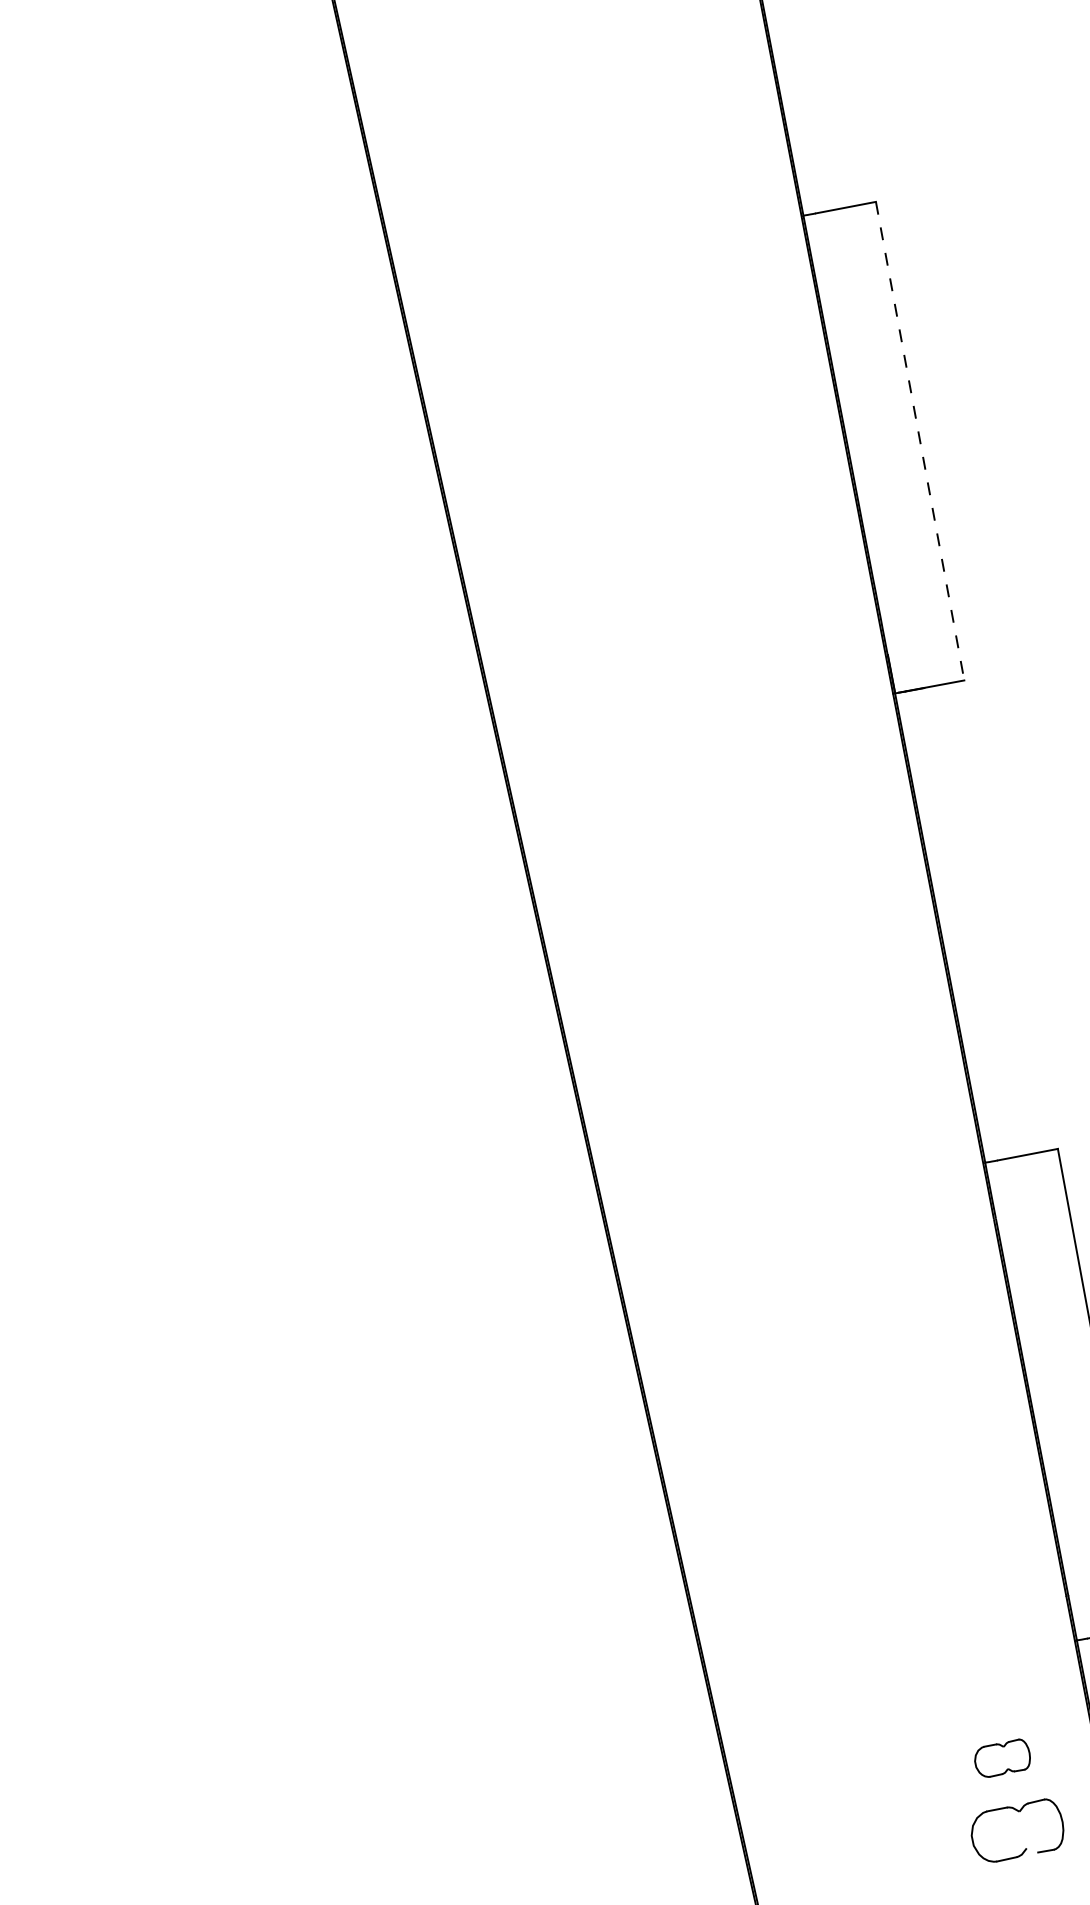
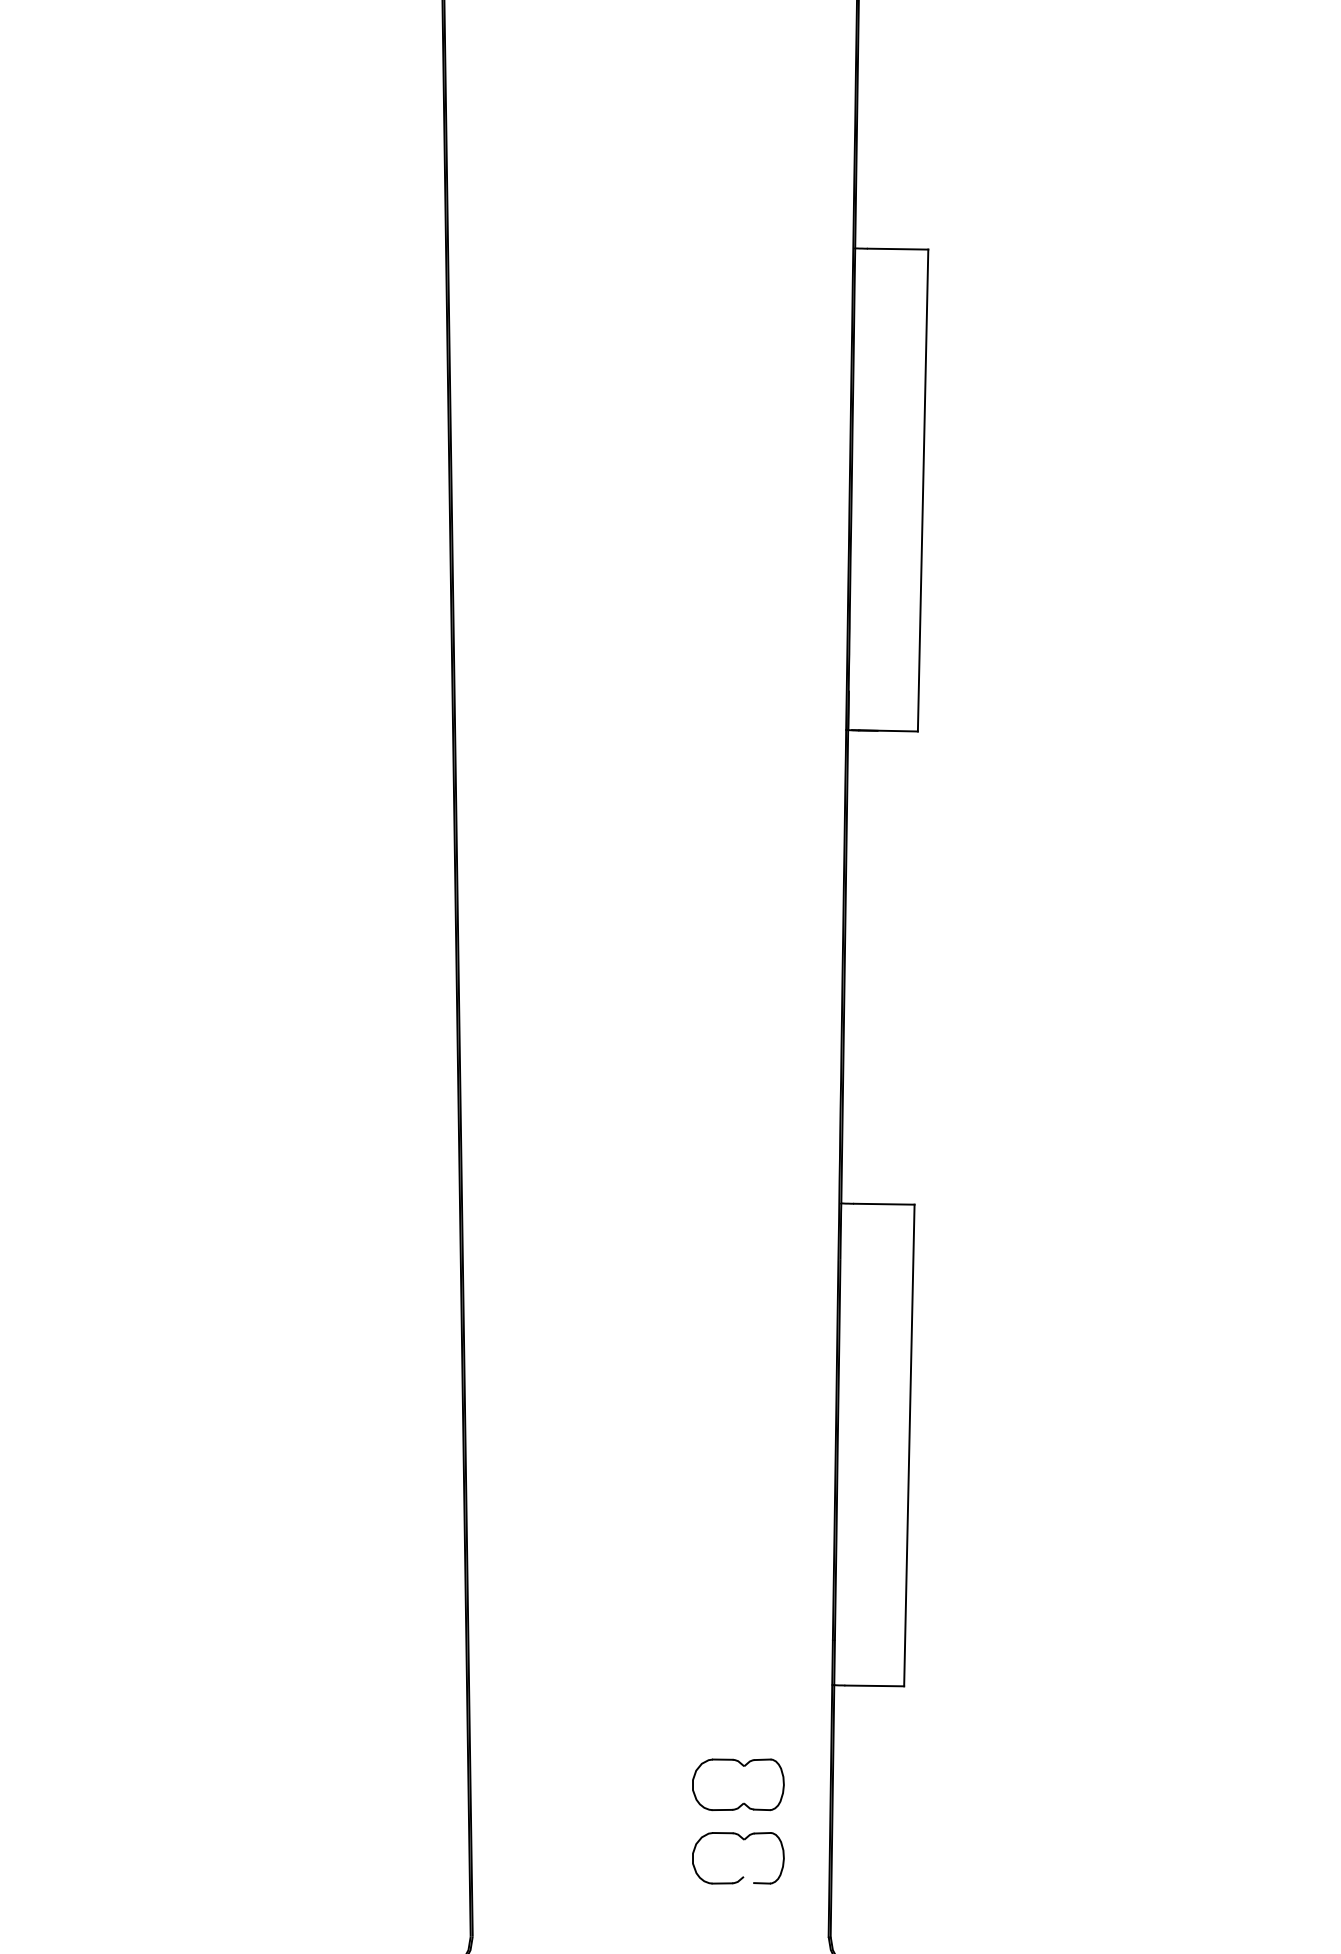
line: (920, 442) -> (923, 491), dashed -> solid
part: (1002, 1758) -> (738, 1784), size x1.67

